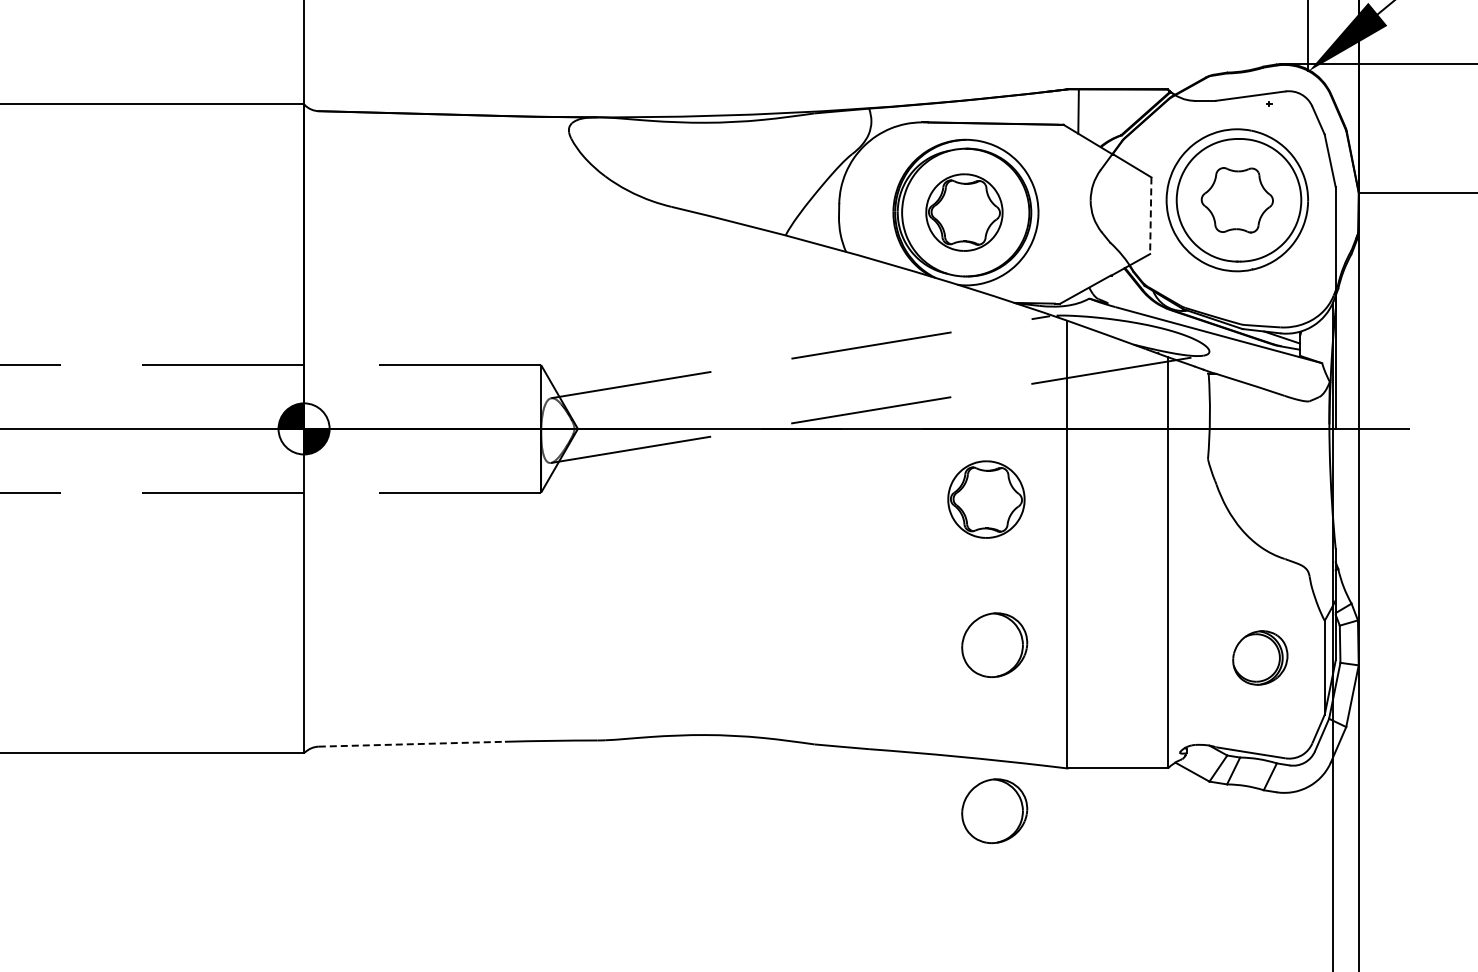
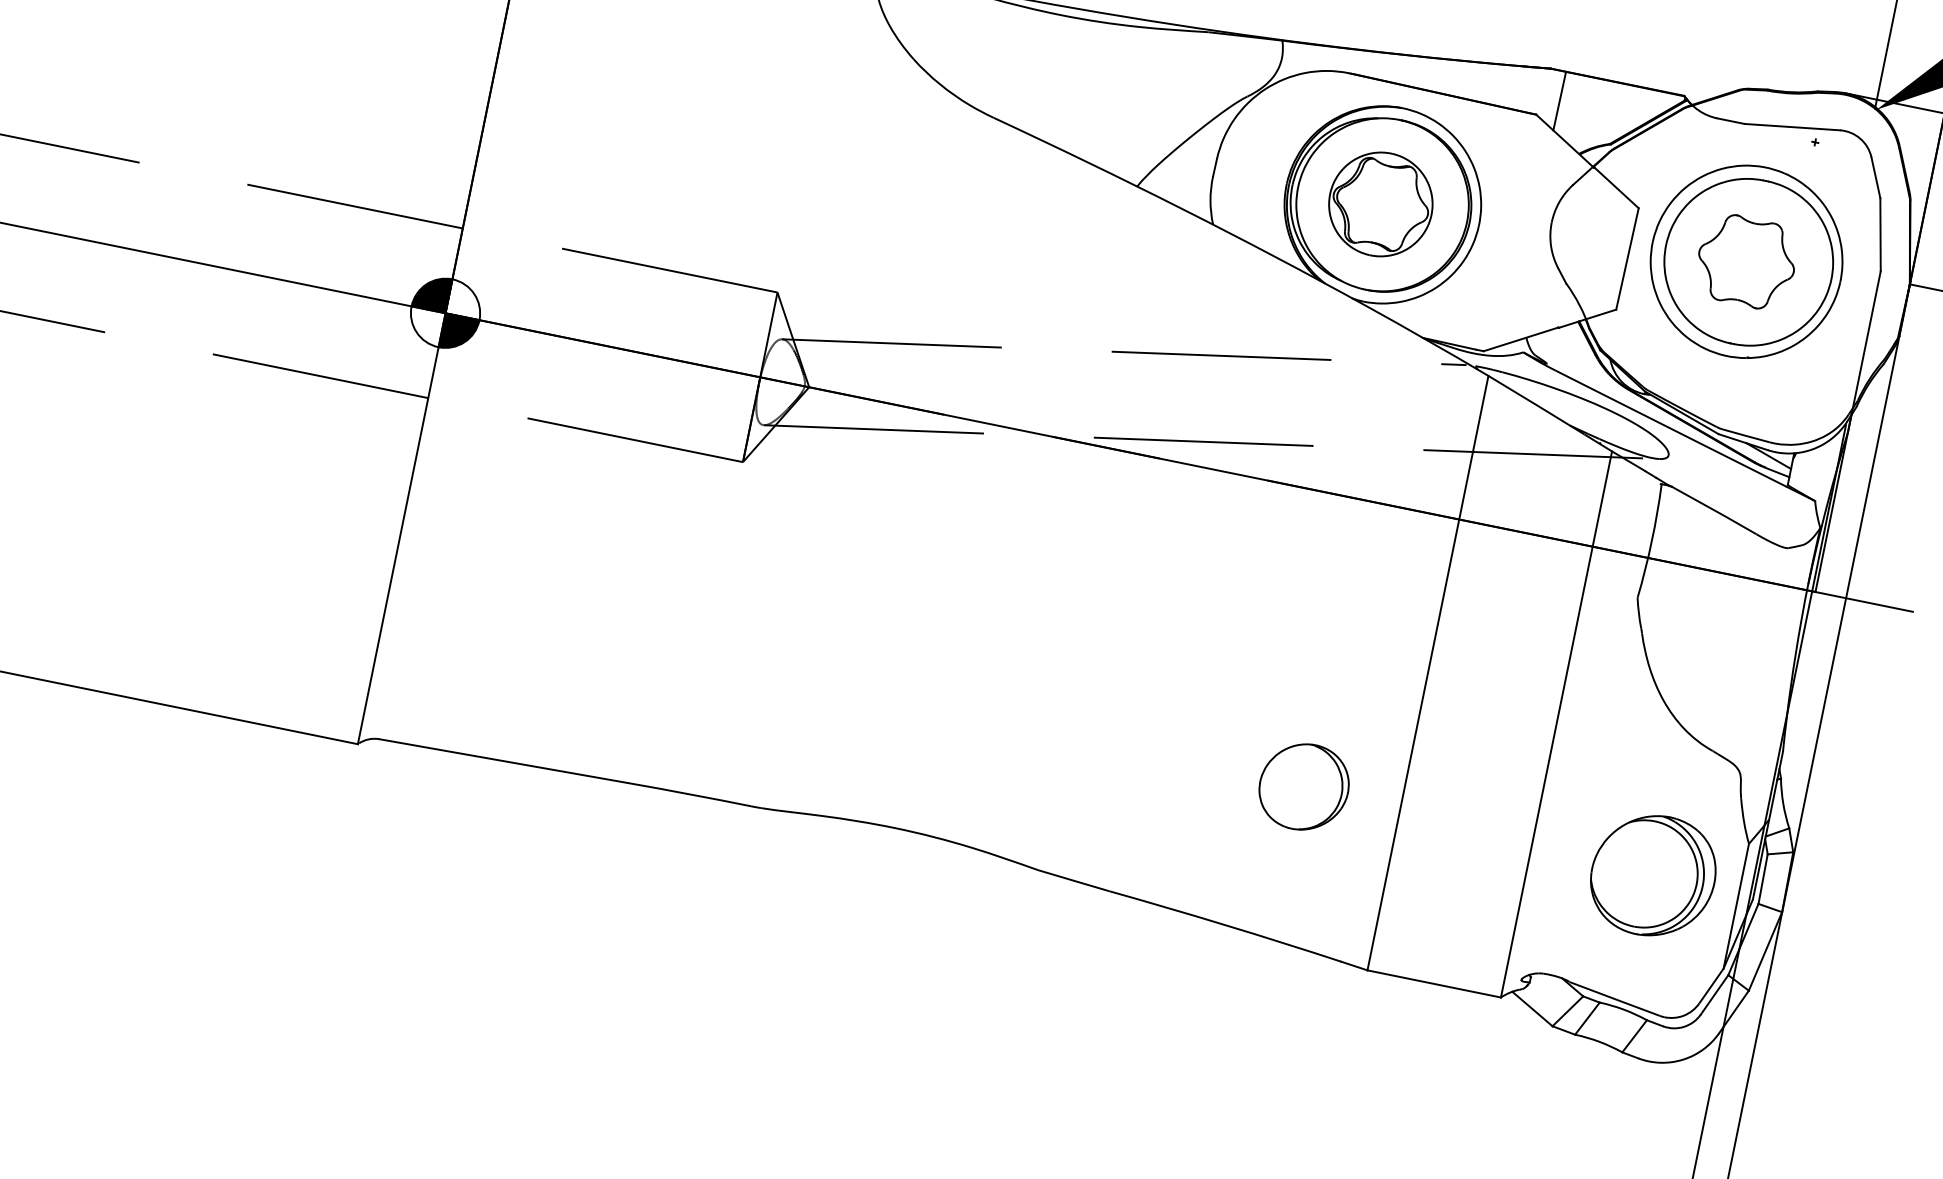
line: (1150, 216) -> (1626, 259), dashed -> solid
part: (986, 499) -> (1332, 591), removed
part: (1260, 657) -> (1653, 875), size x1.67
line: (412, 744) -> (504, 761), dashed -> solid
part: (994, 810) -> (1259, 1006), removed

